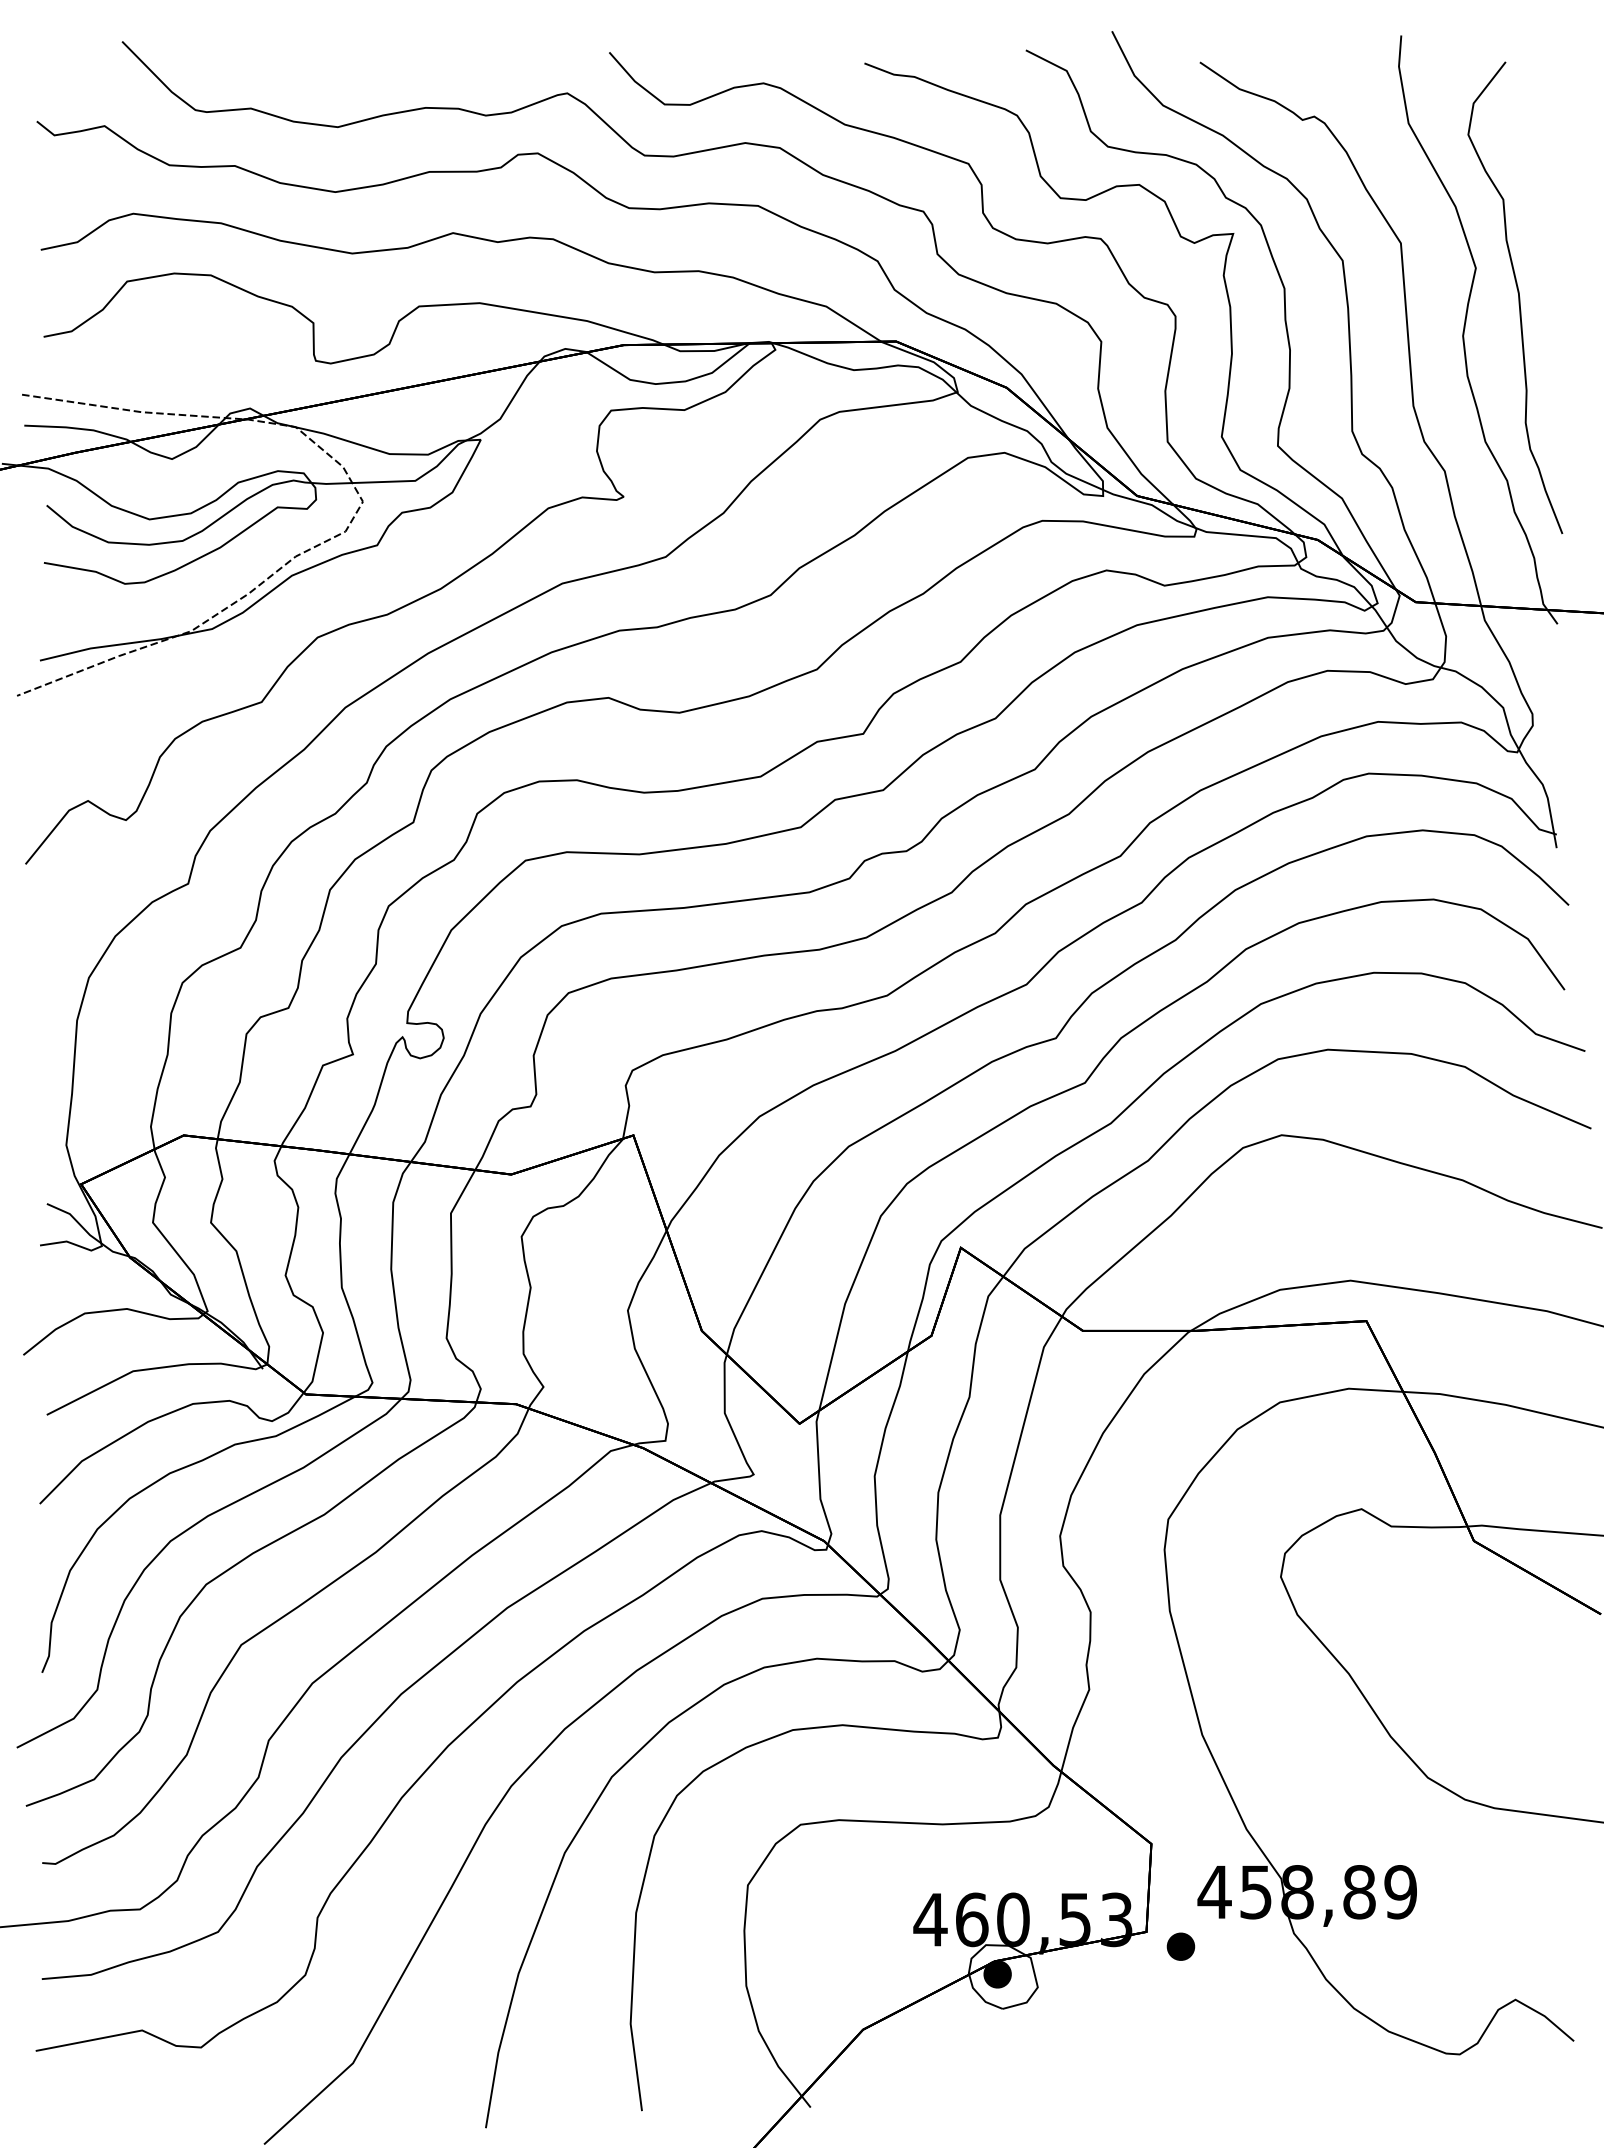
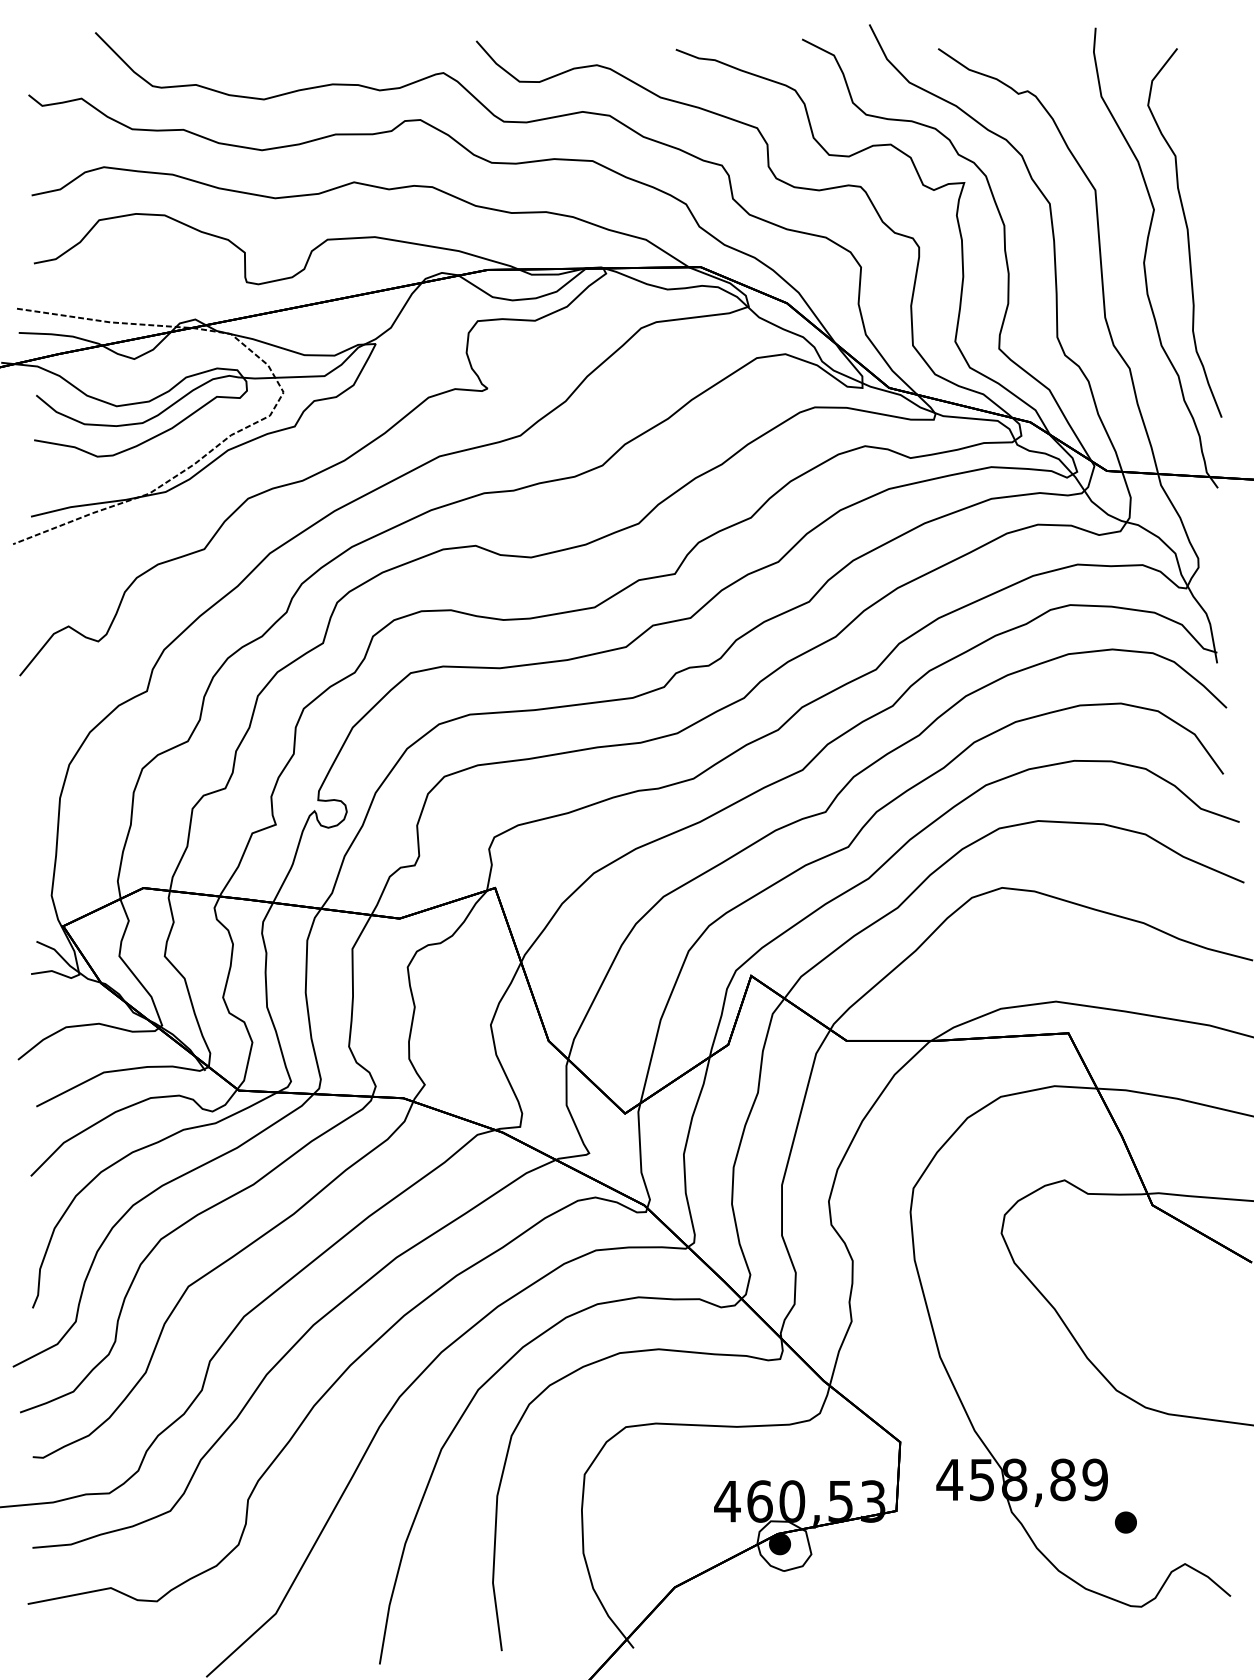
part: (1180, 1946) -> (1125, 1522), moved

